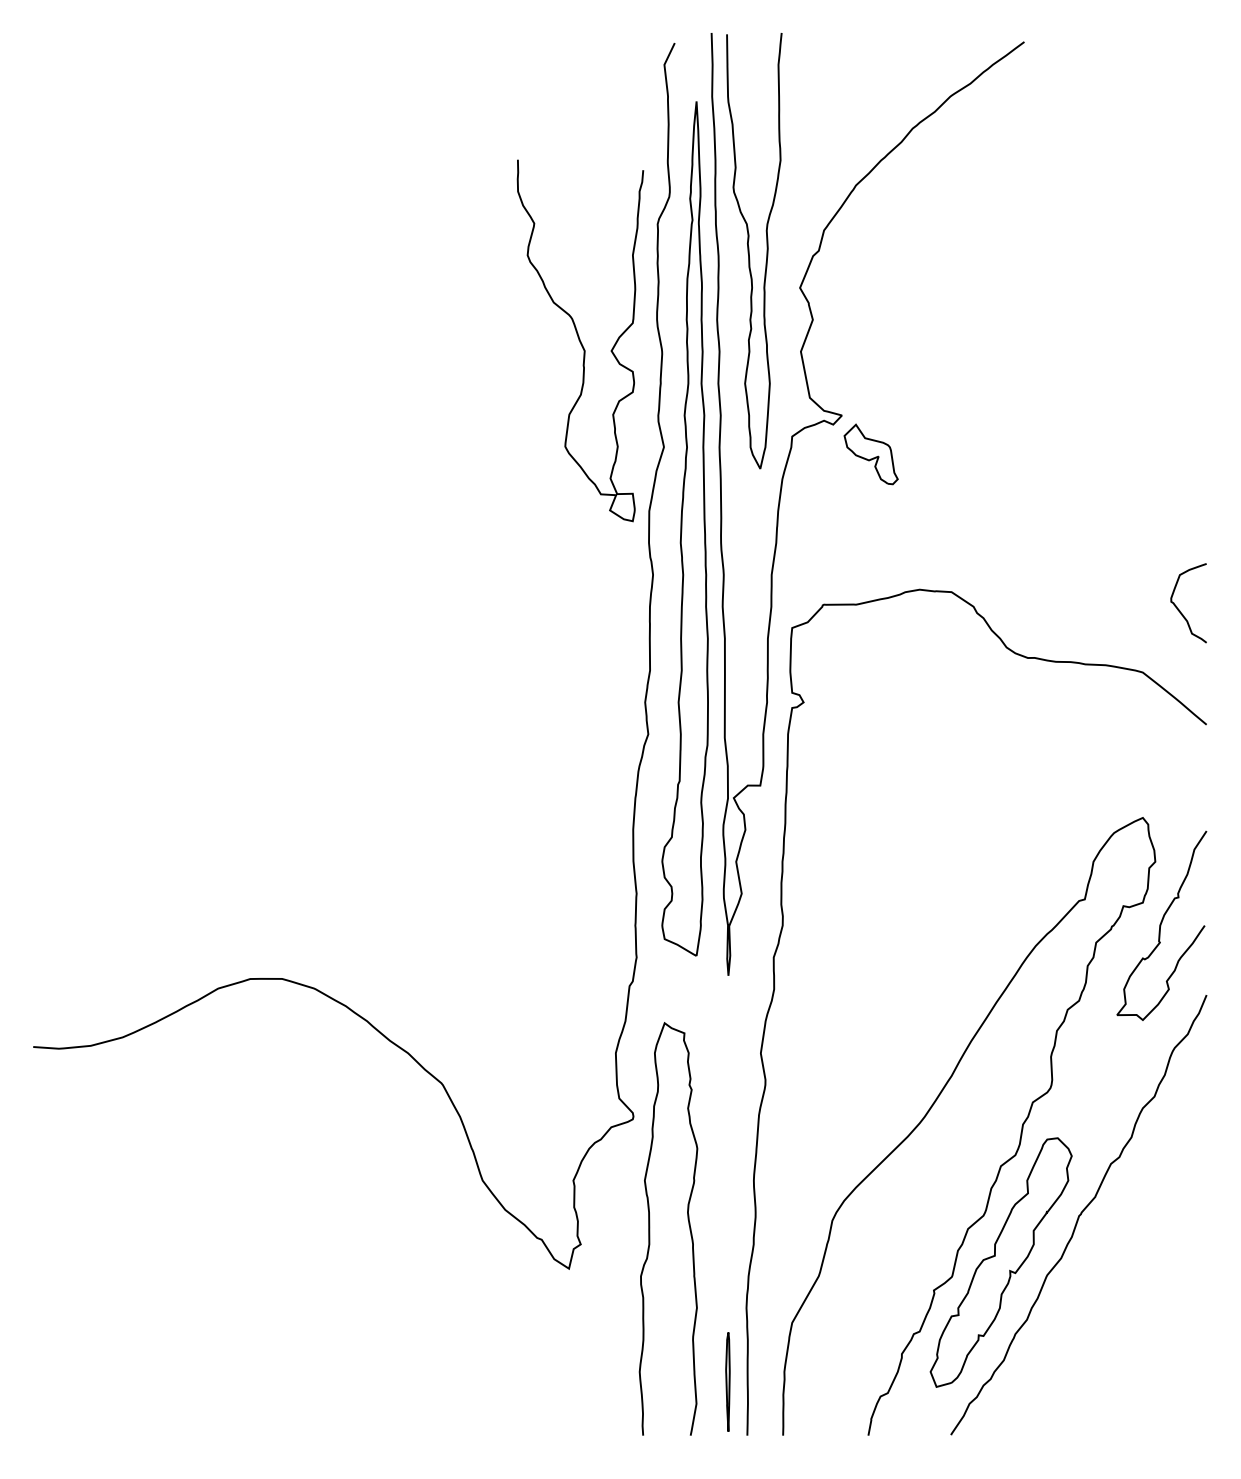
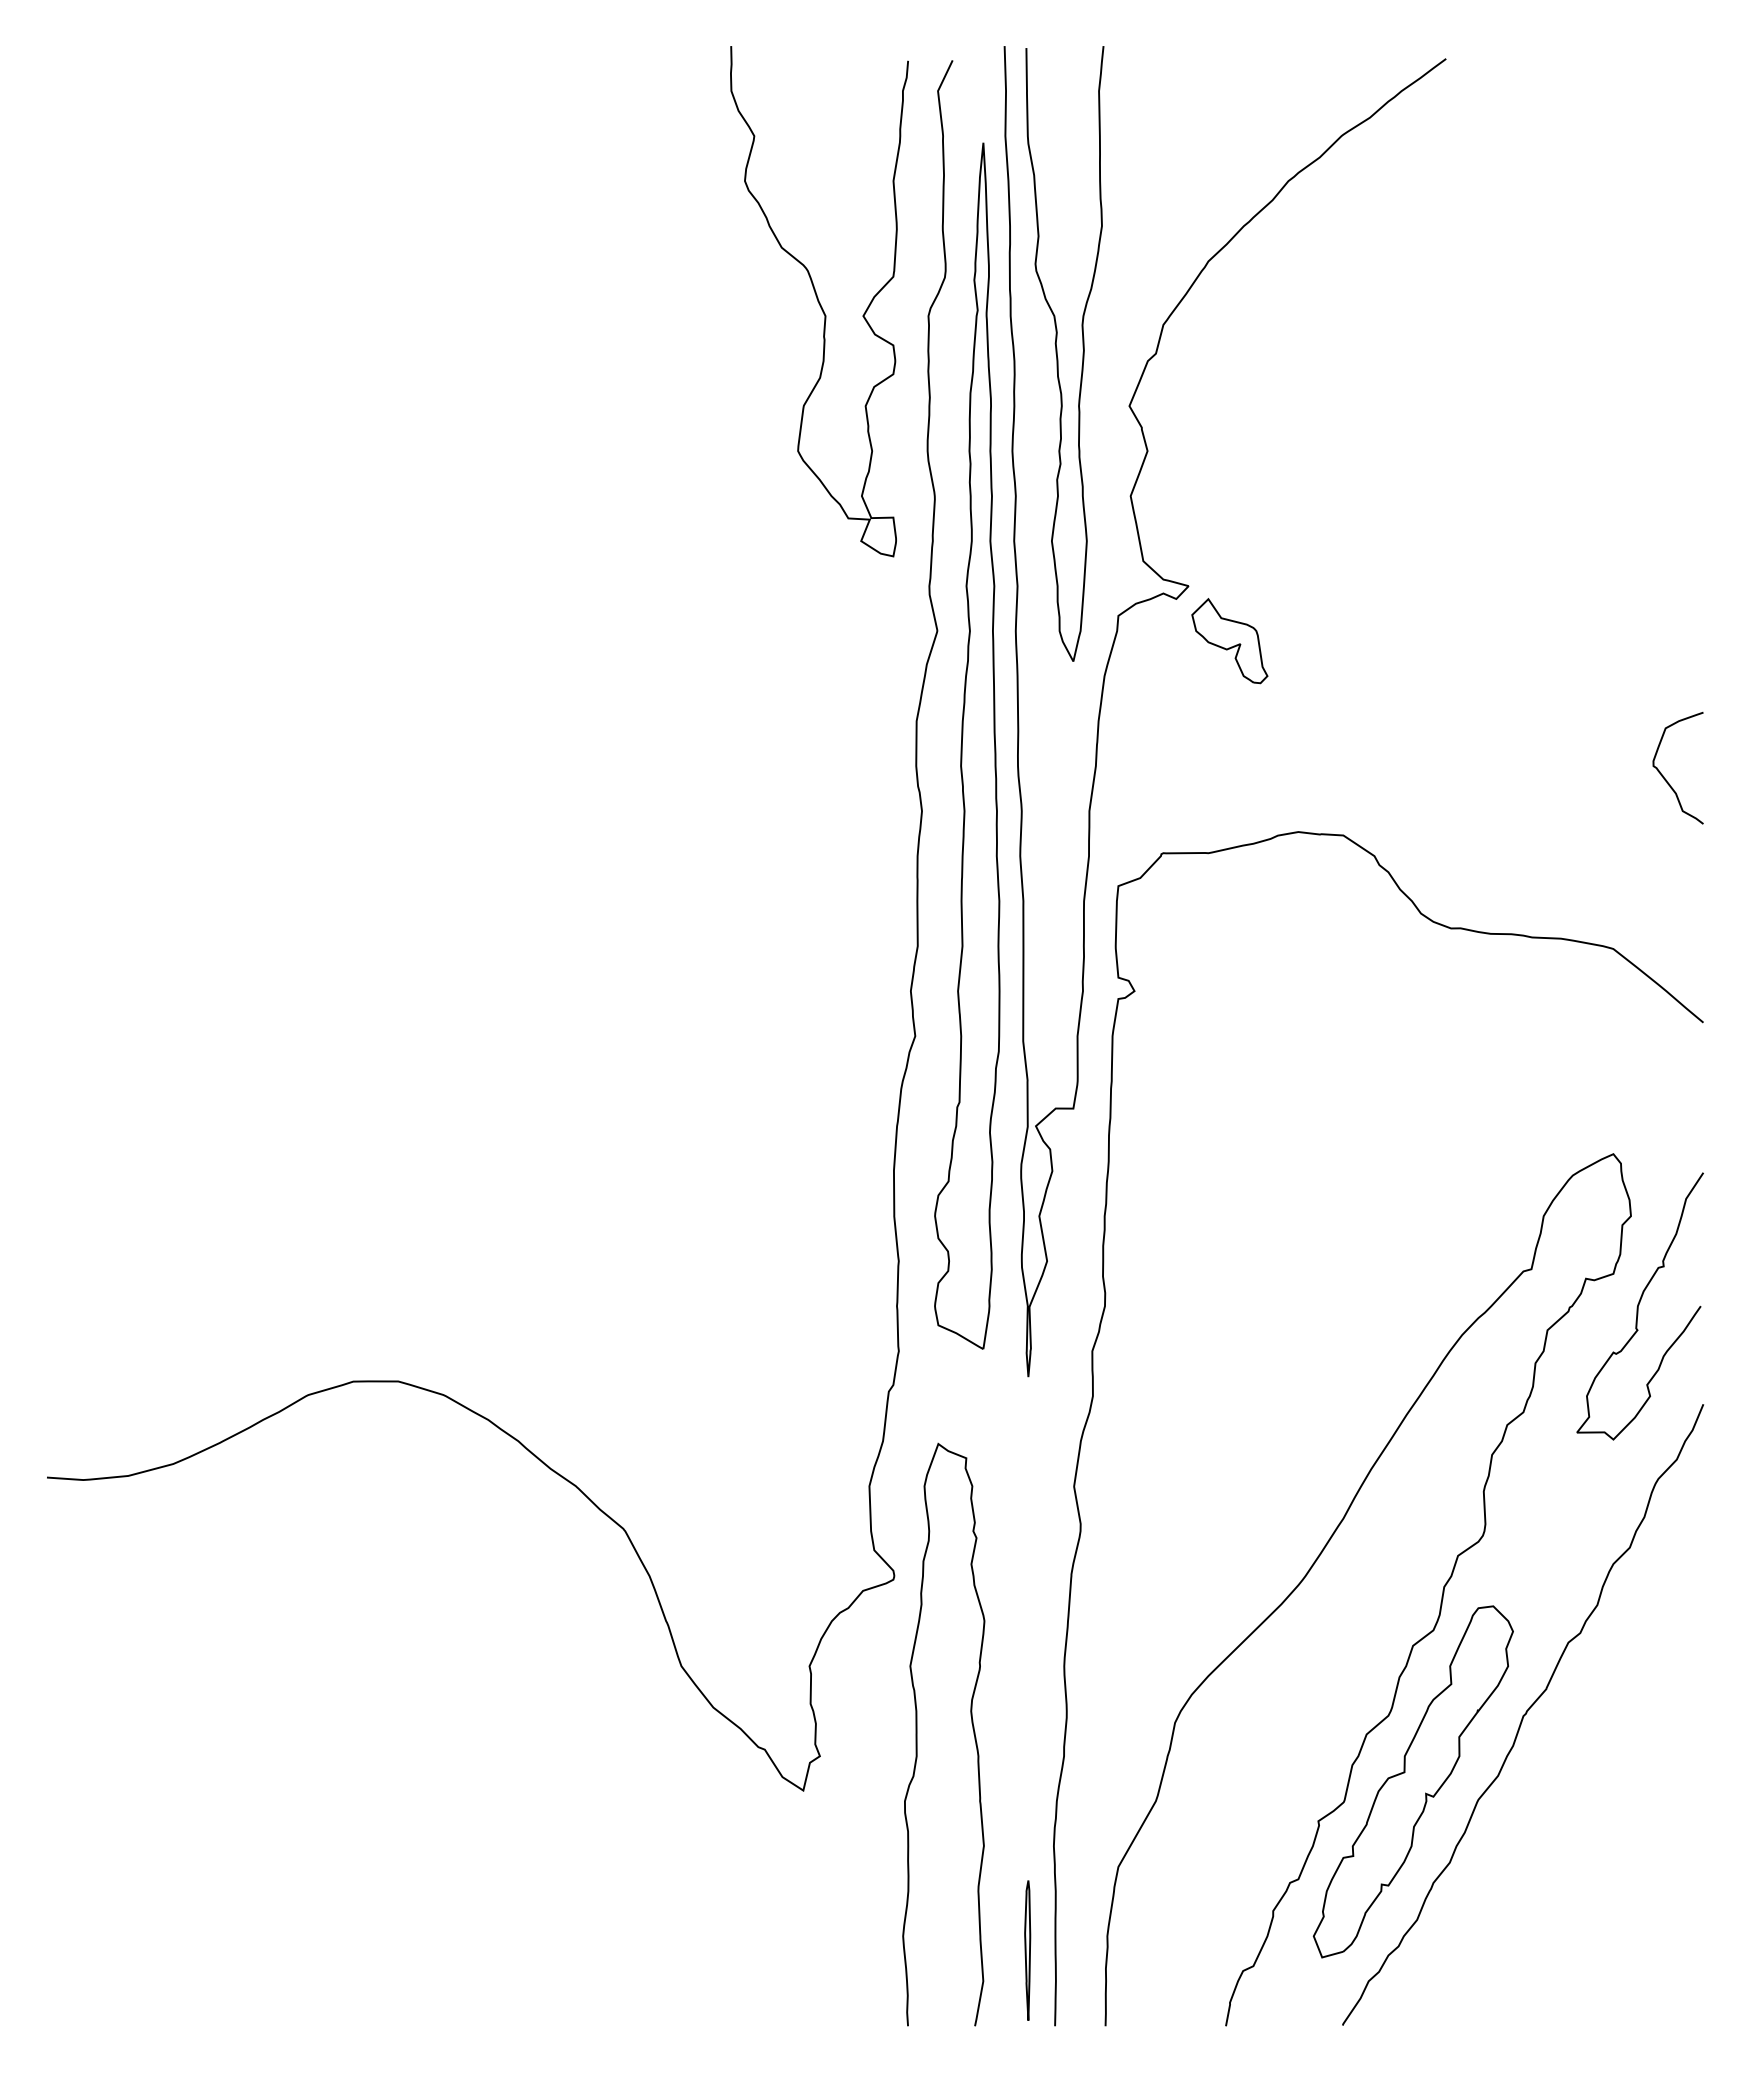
curve: (580, 340) -> (819, 301), moved
curve: (1179, 609) -> (1664, 776), moved

